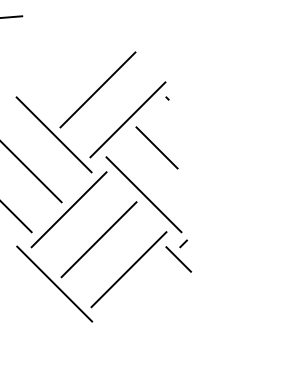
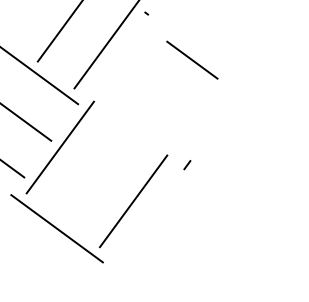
line: (156, 147) -> (191, 59), moved
line: (143, 194) -> (136, 119), removed
line: (98, 239) -> (96, 174), removed
line: (178, 259) -> (184, 182), removed

